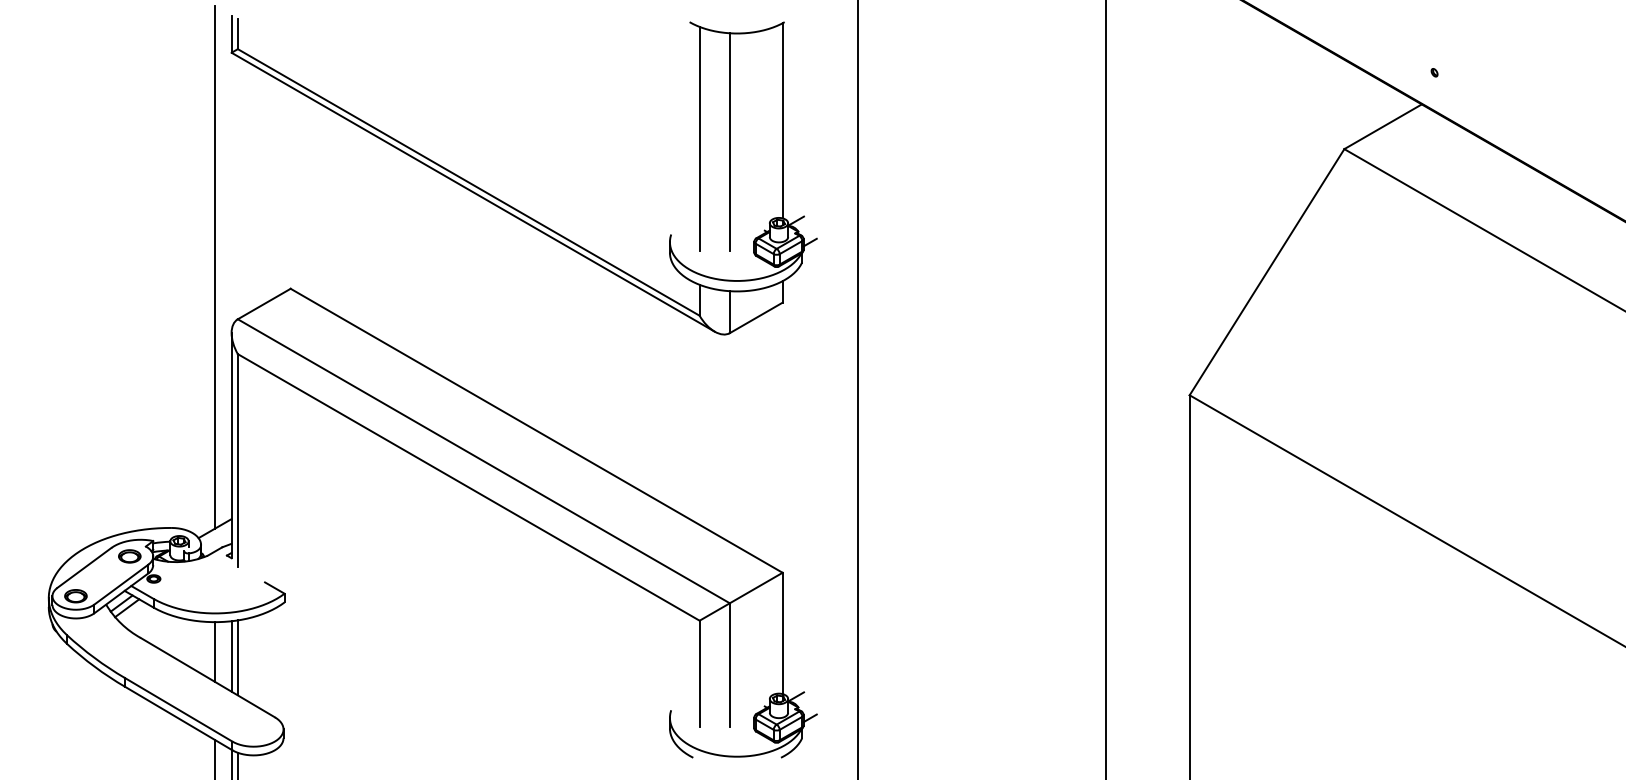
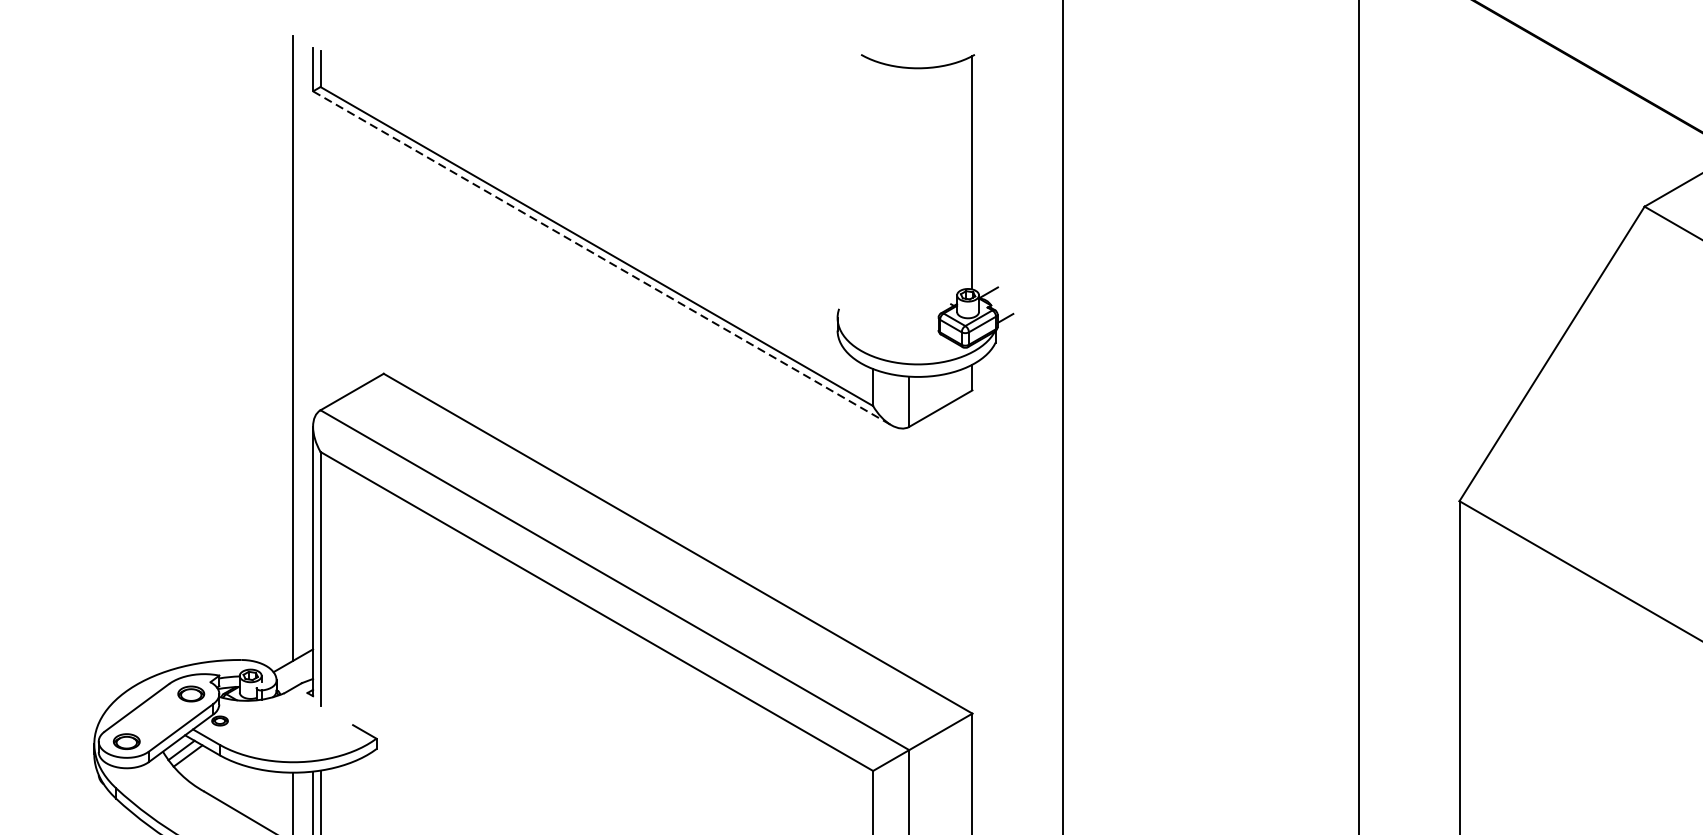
line: (699, 138) -> (872, 193), removed
line: (729, 141) -> (908, 197), removed
line: (473, 192) -> (602, 258), solid -> dashed

